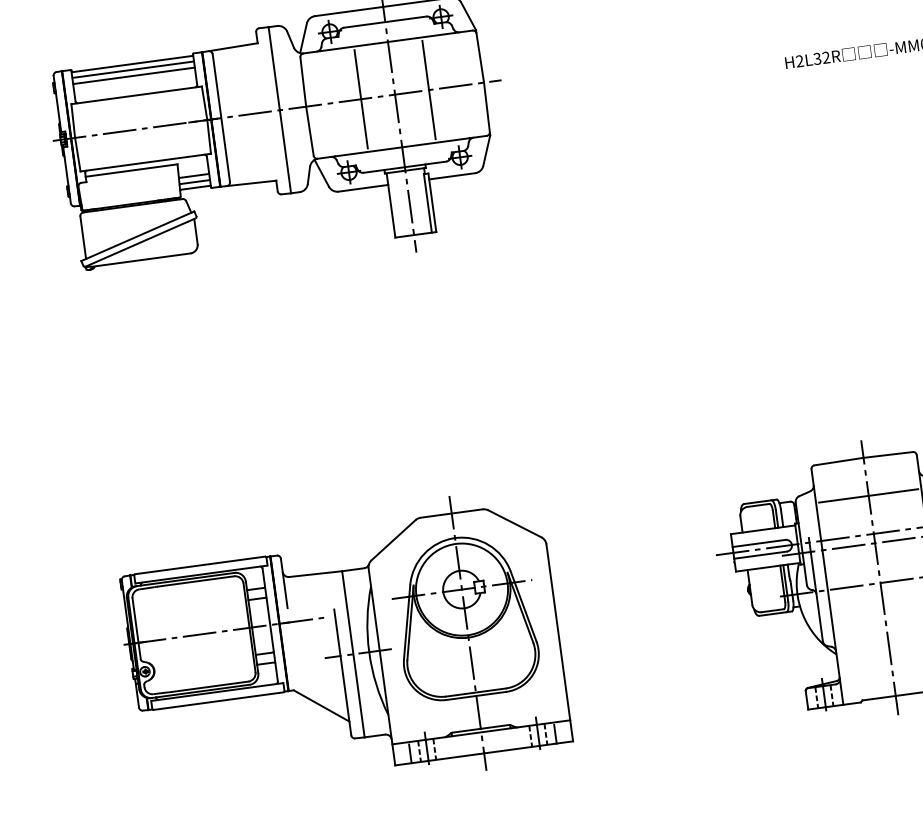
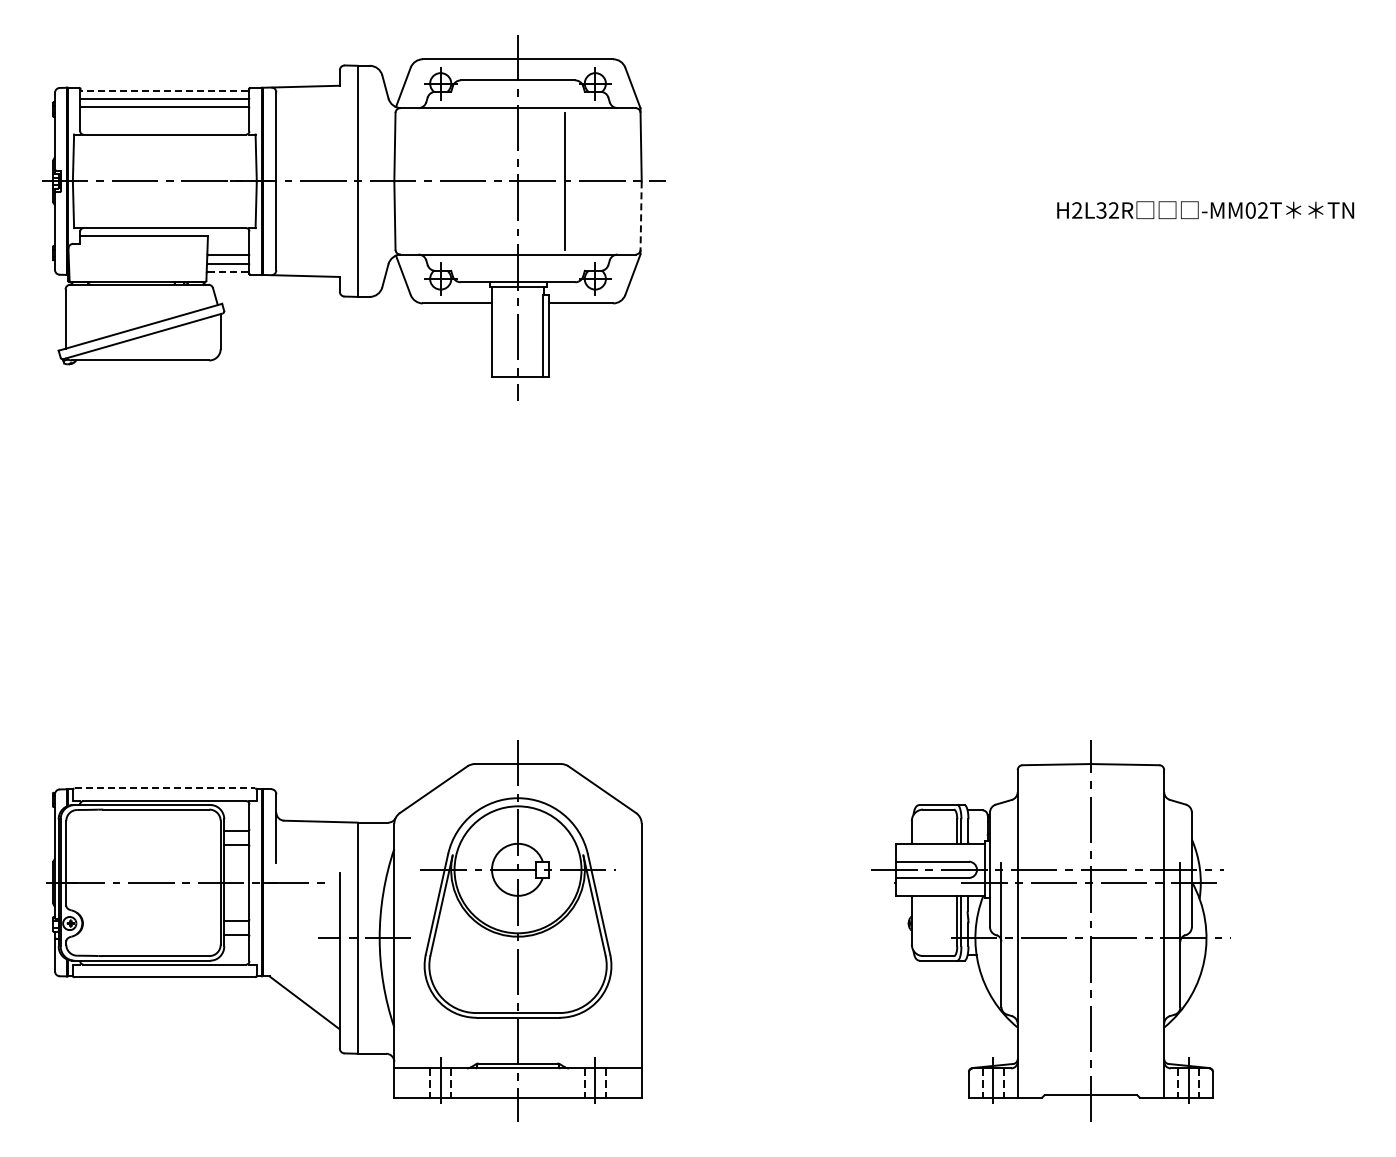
line: (132, 64) -> (164, 91), solid -> dashed
line: (360, 99) -> (470, 181), removed
line: (487, 108) -> (641, 217), solid -> dashed
line: (195, 187) -> (228, 271), solid -> dashed
line: (868, 495) -> (1090, 816), removed
line: (200, 565) -> (165, 788), solid -> dashed
line: (555, 734) -> (618, 1084), removed
line: (410, 753) -> (417, 1084), removed

